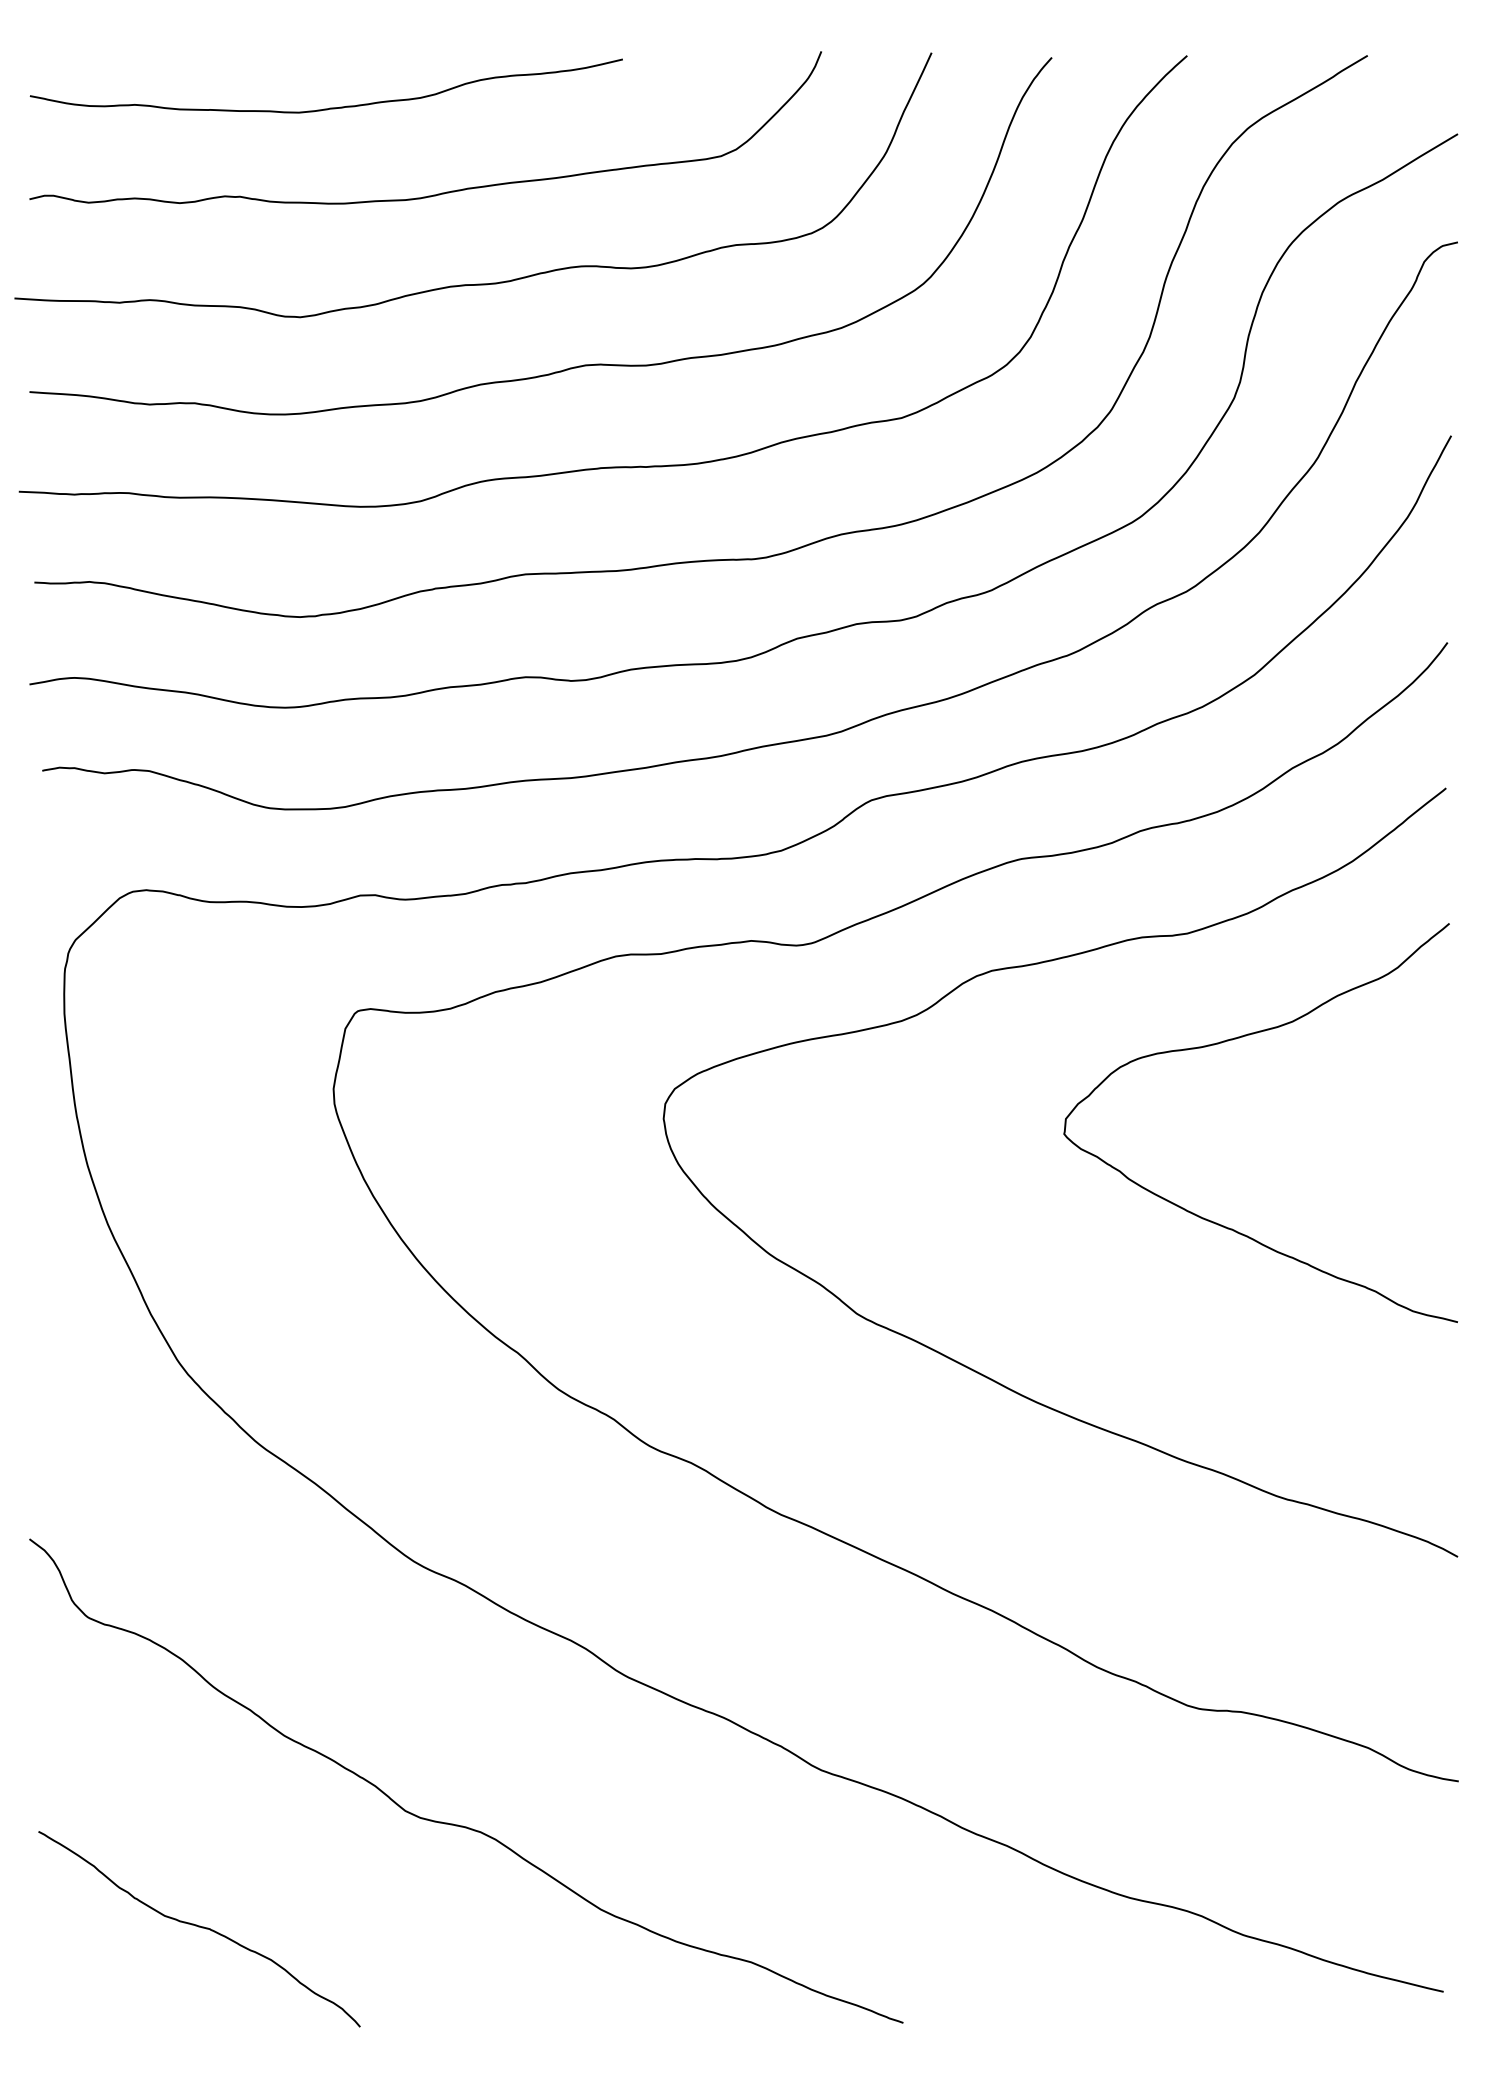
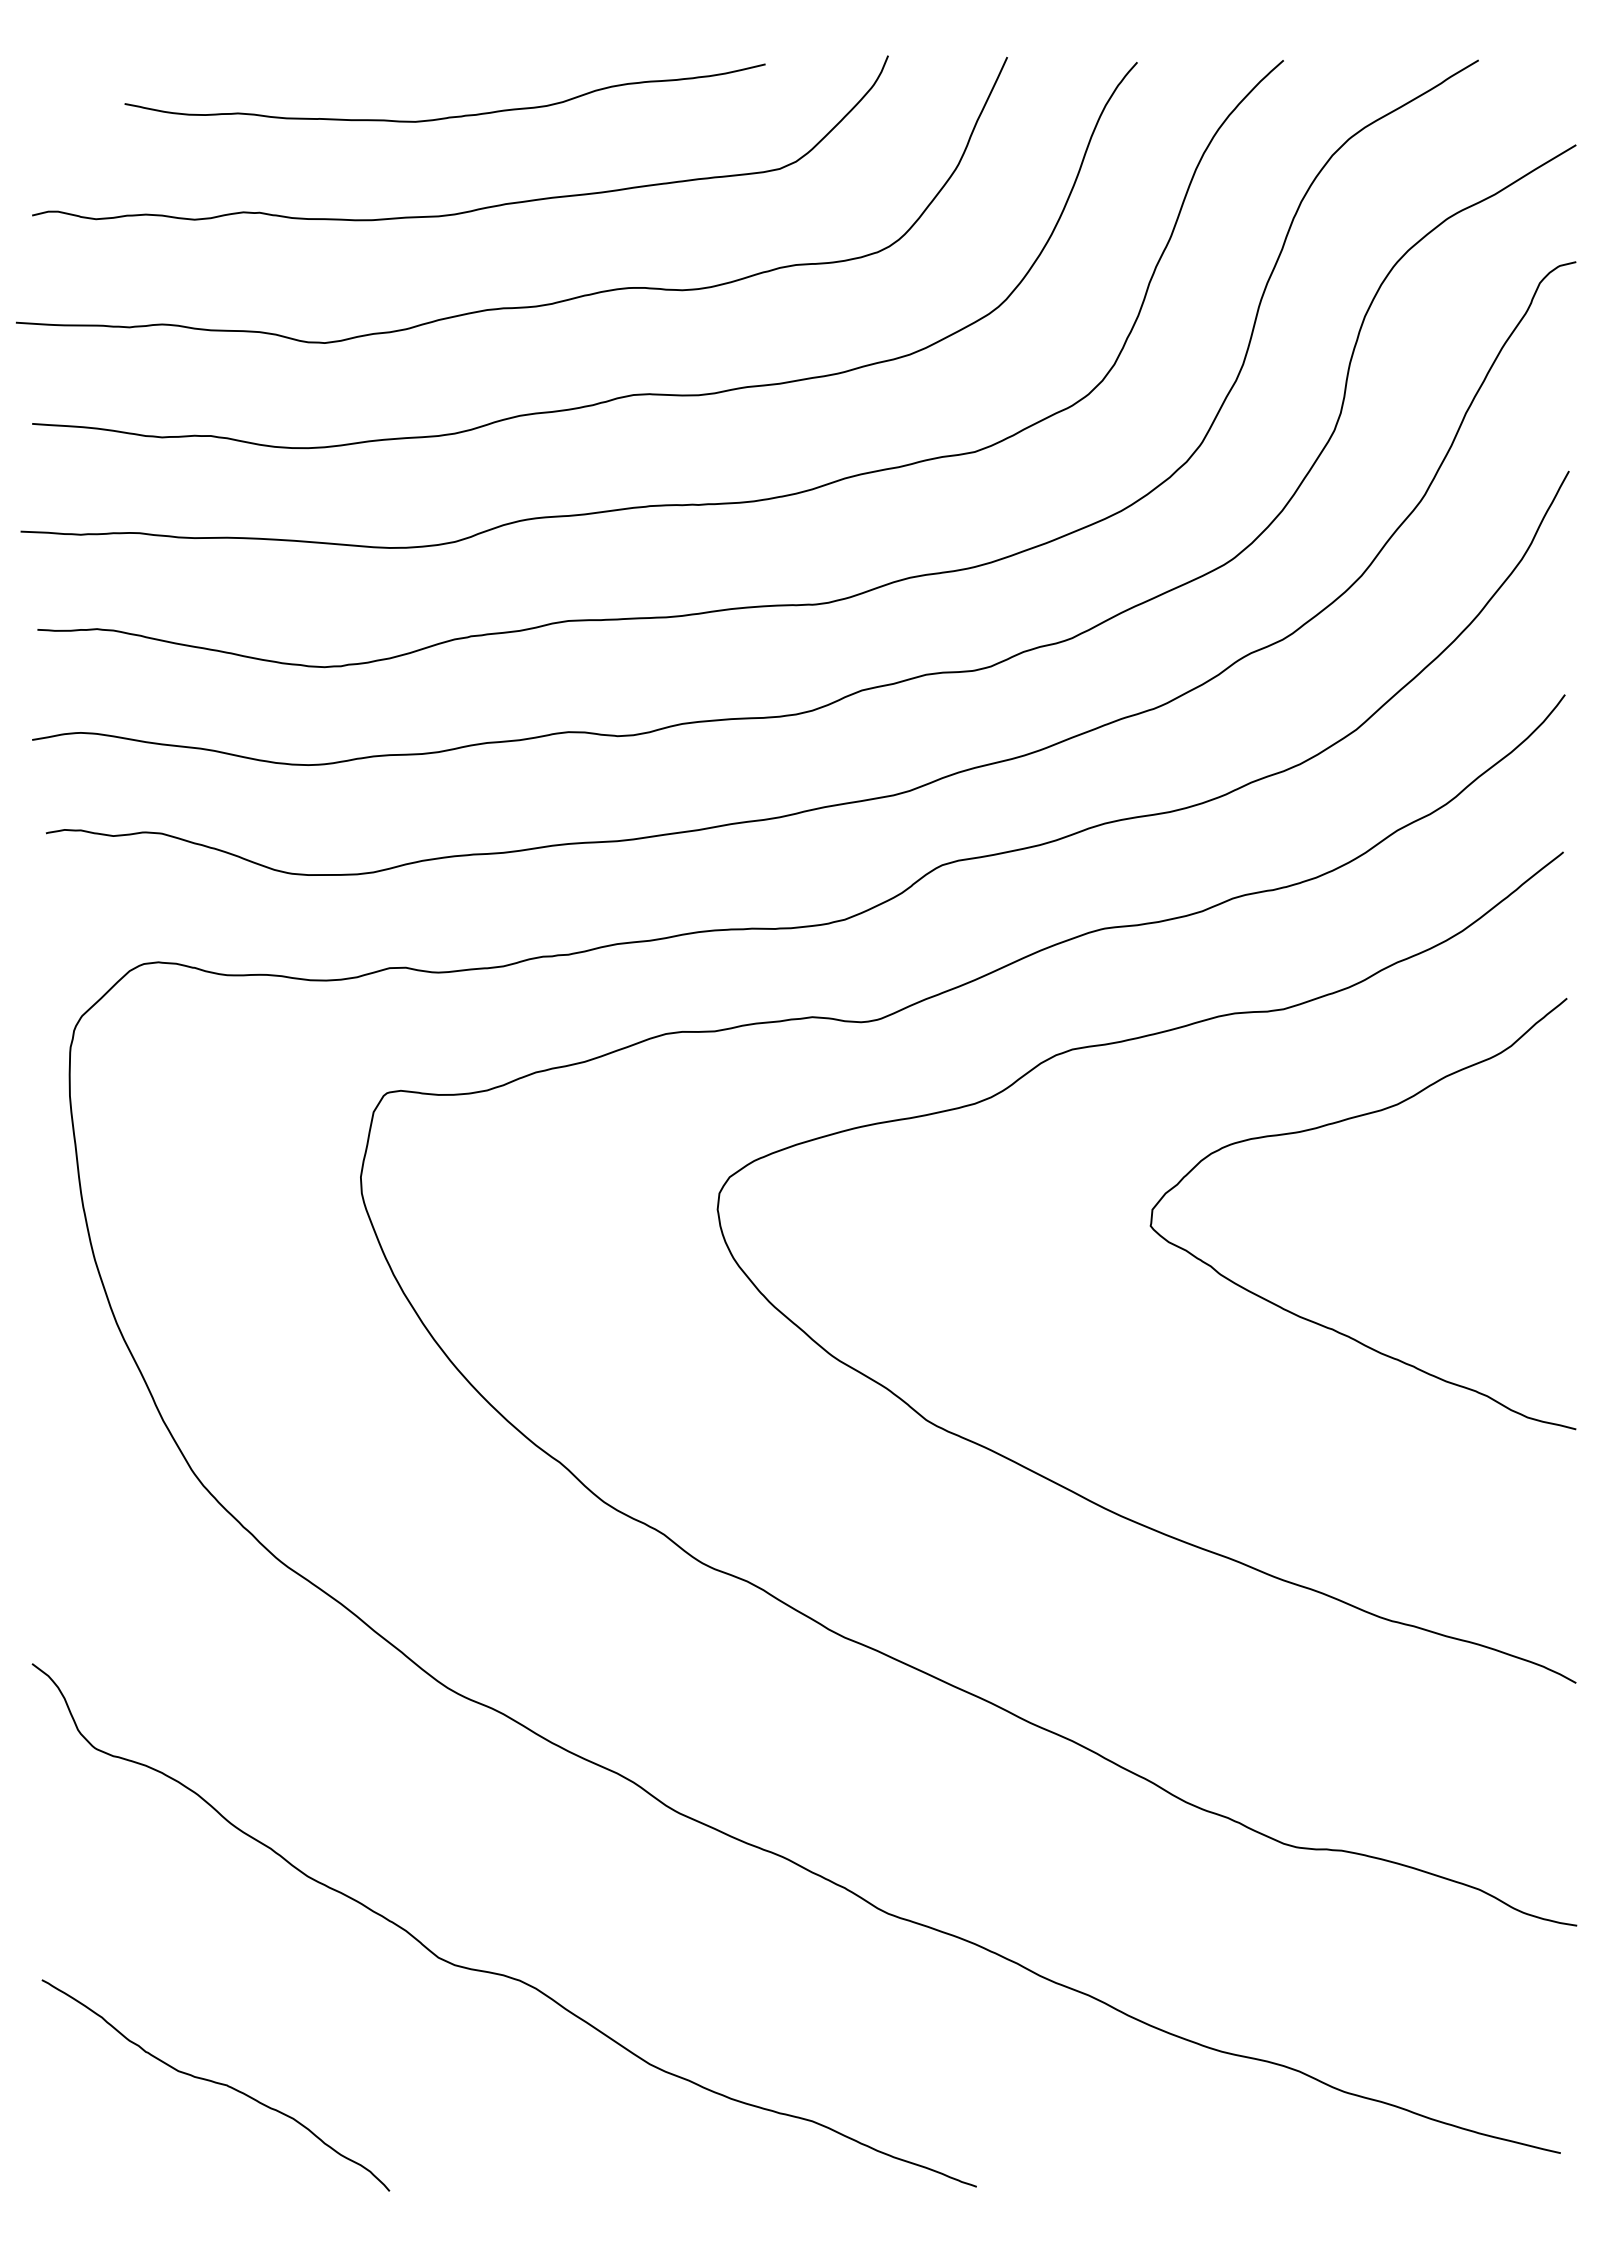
curve: (329, 107) -> (448, 116), moved

